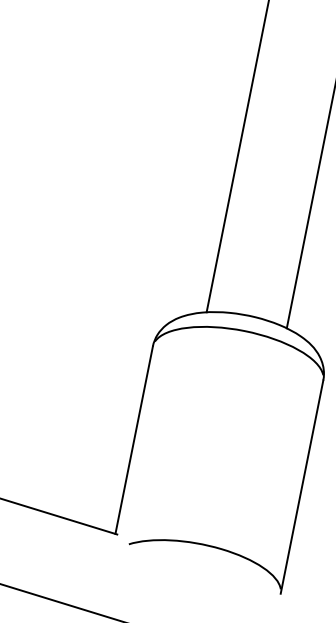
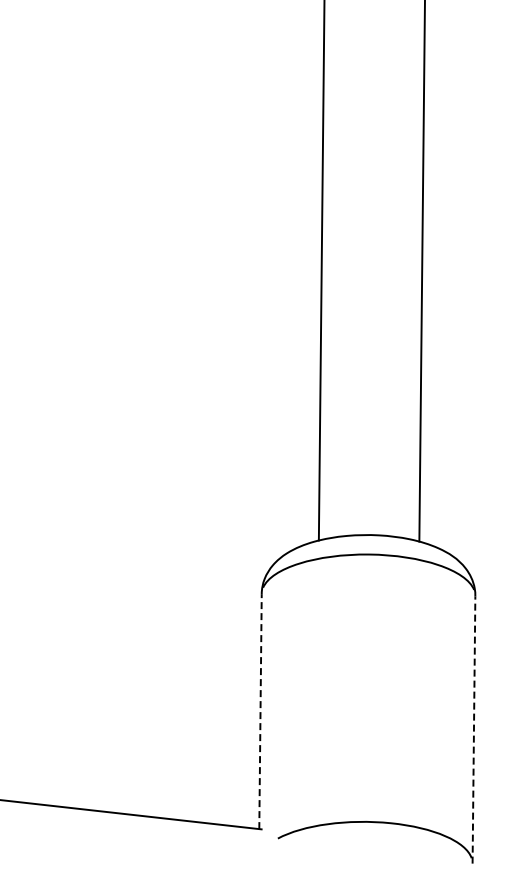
line: (134, 440) -> (260, 711), solid -> dashed
line: (301, 486) -> (473, 729), solid -> dashed

